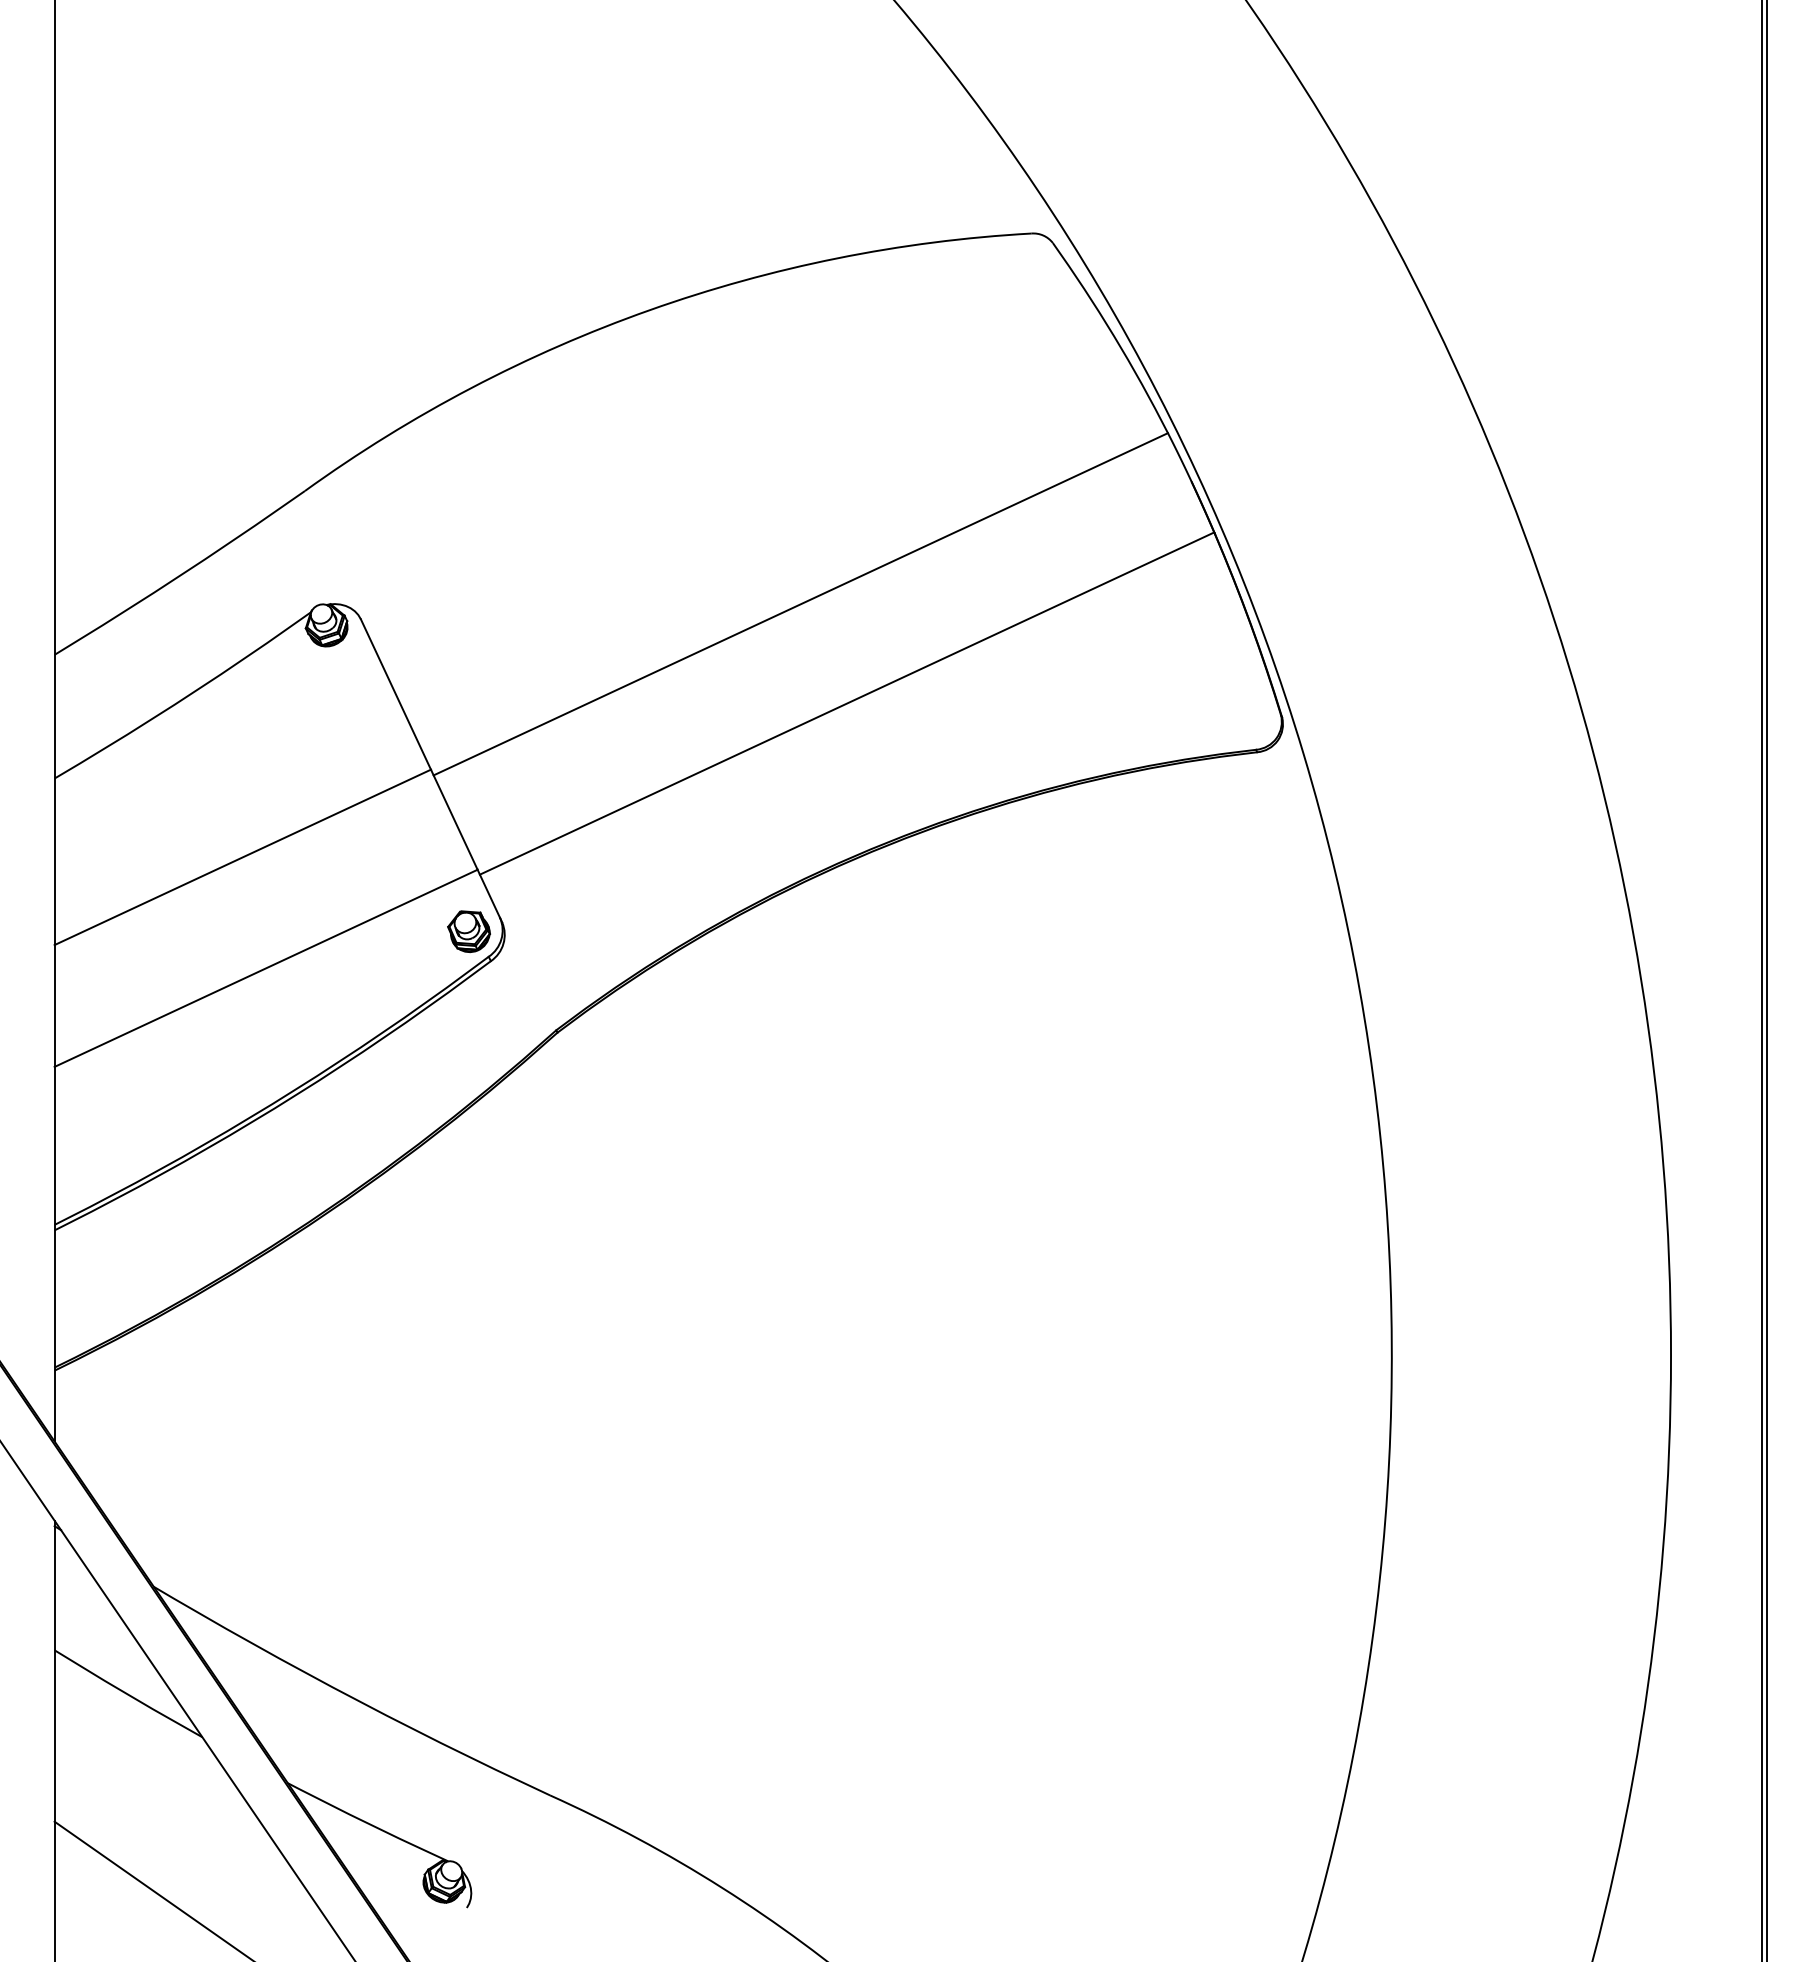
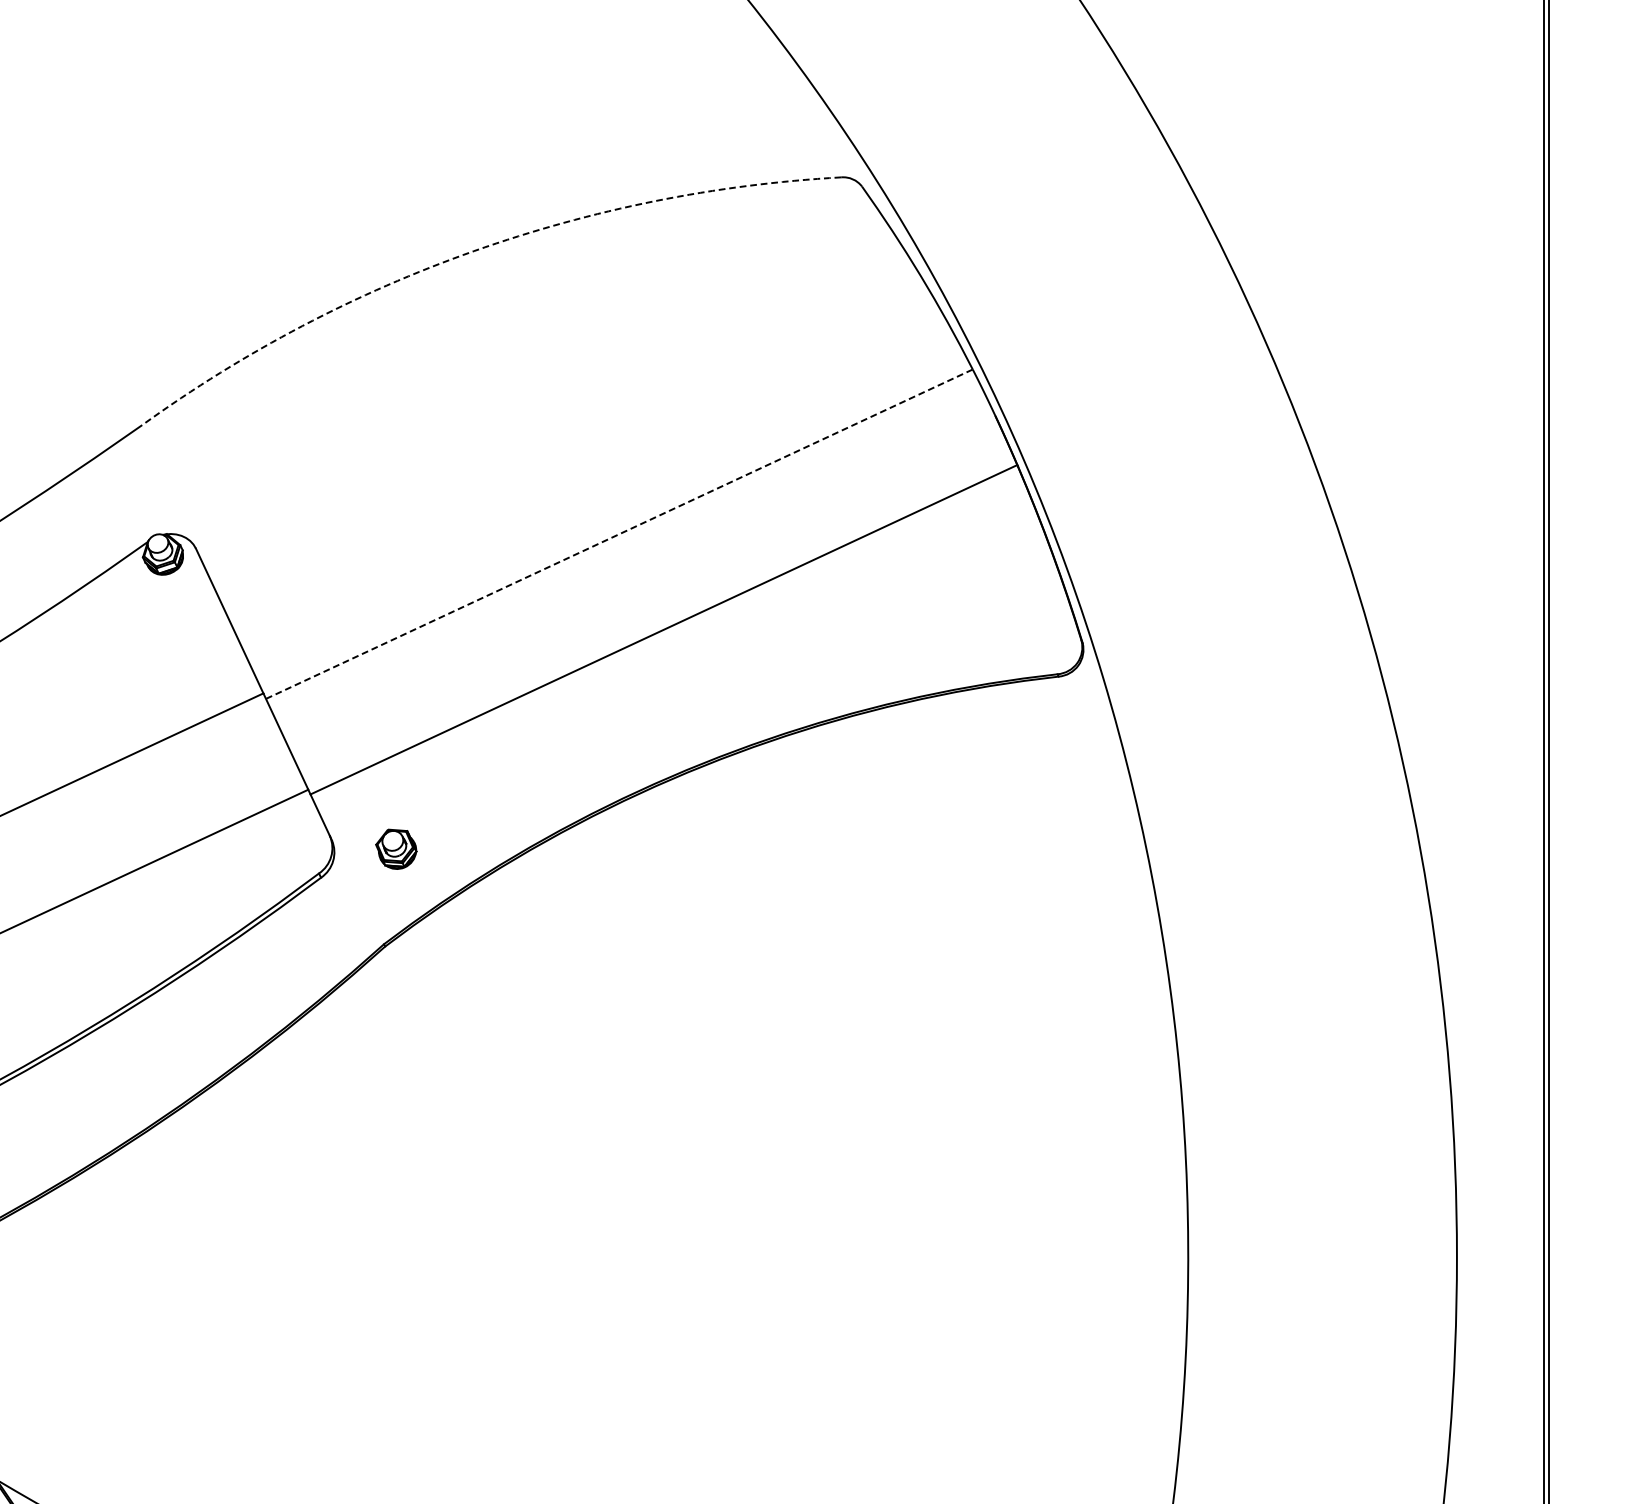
arc: (649, 310) -> (473, 251), solid -> dashed
line: (801, 604) -> (620, 534), solid -> dashed
part: (468, 931) -> (395, 849), moved

